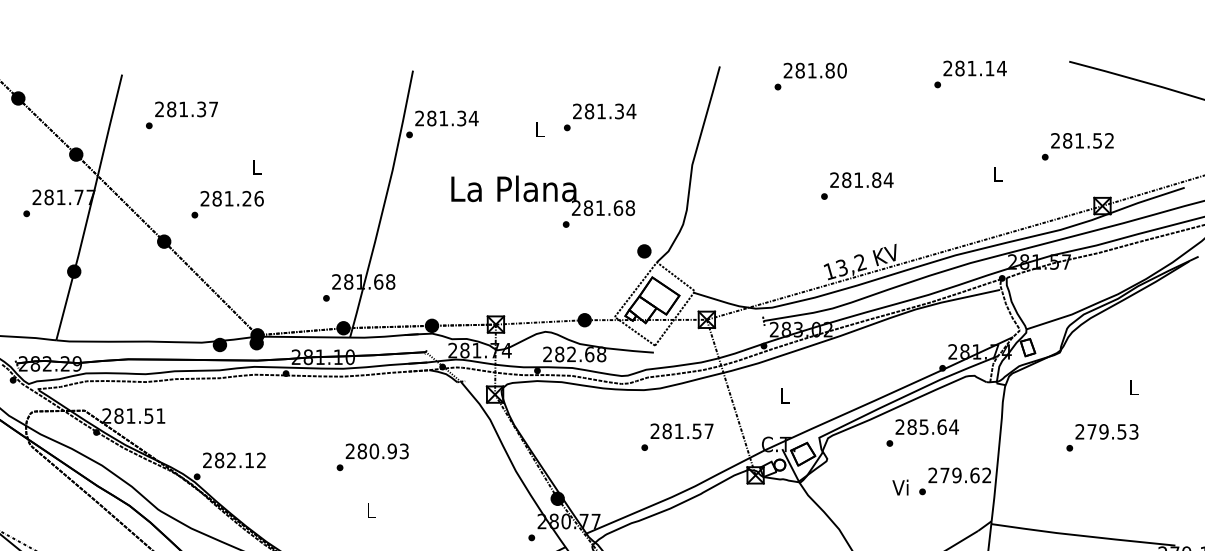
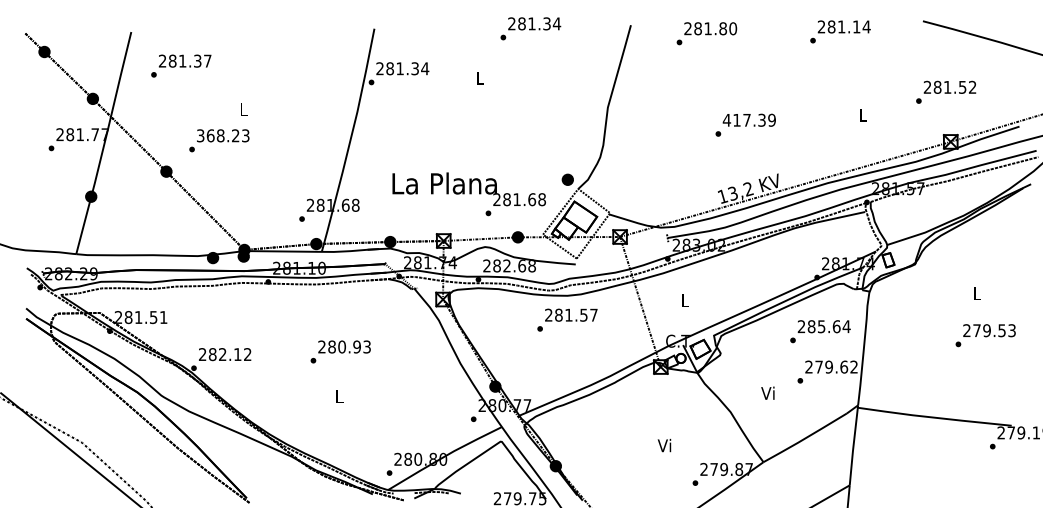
text: (599, 117) -> (530, 28), moved
text: (1078, 145) -> (946, 91), moved
text: (861, 179) -> (749, 119), 281.84 -> 417.39
text: (232, 198) -> (223, 135), 281.26 -> 368.23
text: (542, 201) -> (468, 194), moved
text: (922, 432) -> (820, 331), moved
text: (677, 436) -> (567, 319), moved
text: (1102, 437) -> (985, 335), moved
text: (899, 486) -> (767, 392), moved

